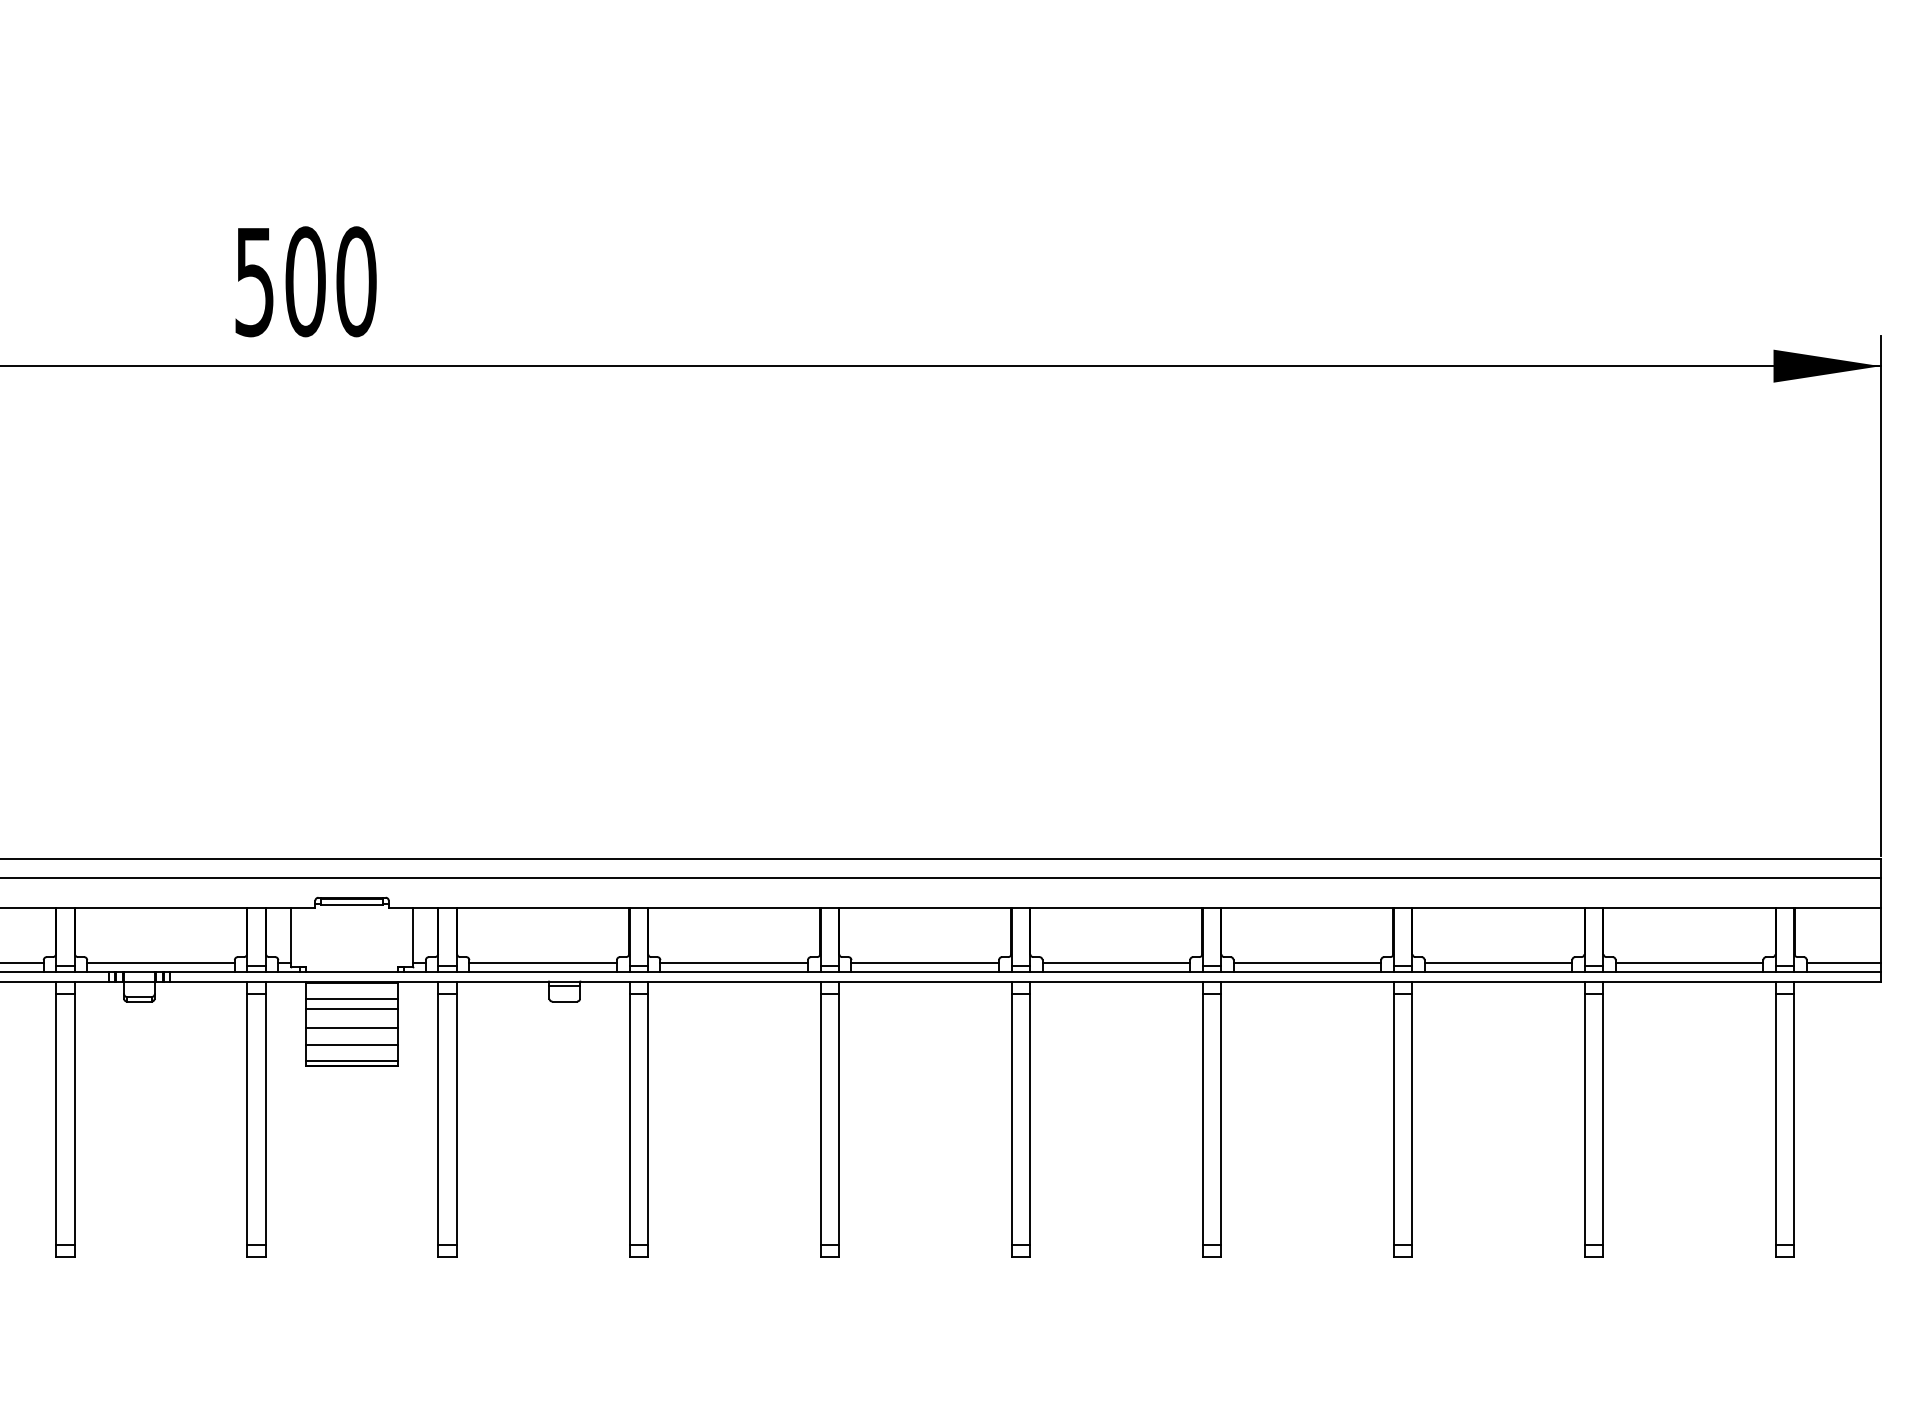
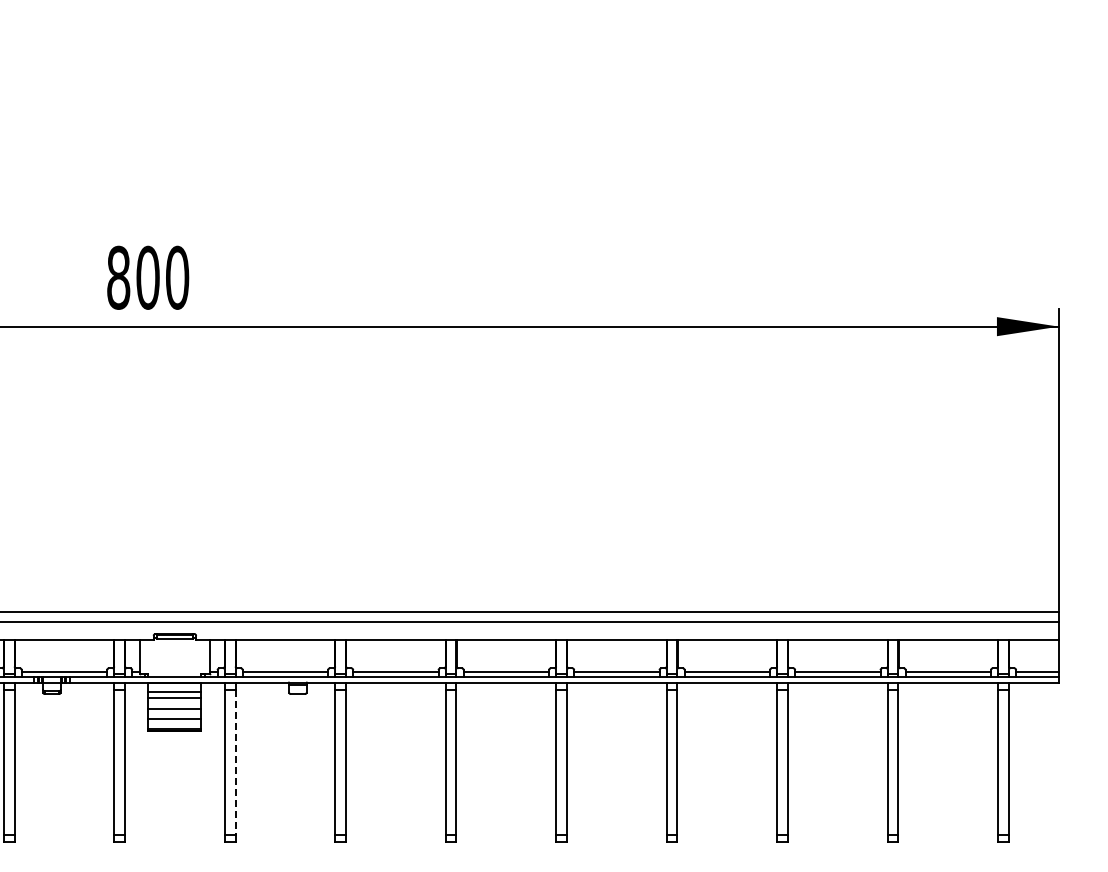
text: (254, 281) -> (118, 277), 500 -> 800
line: (456, 1119) -> (235, 762), solid -> dashed

